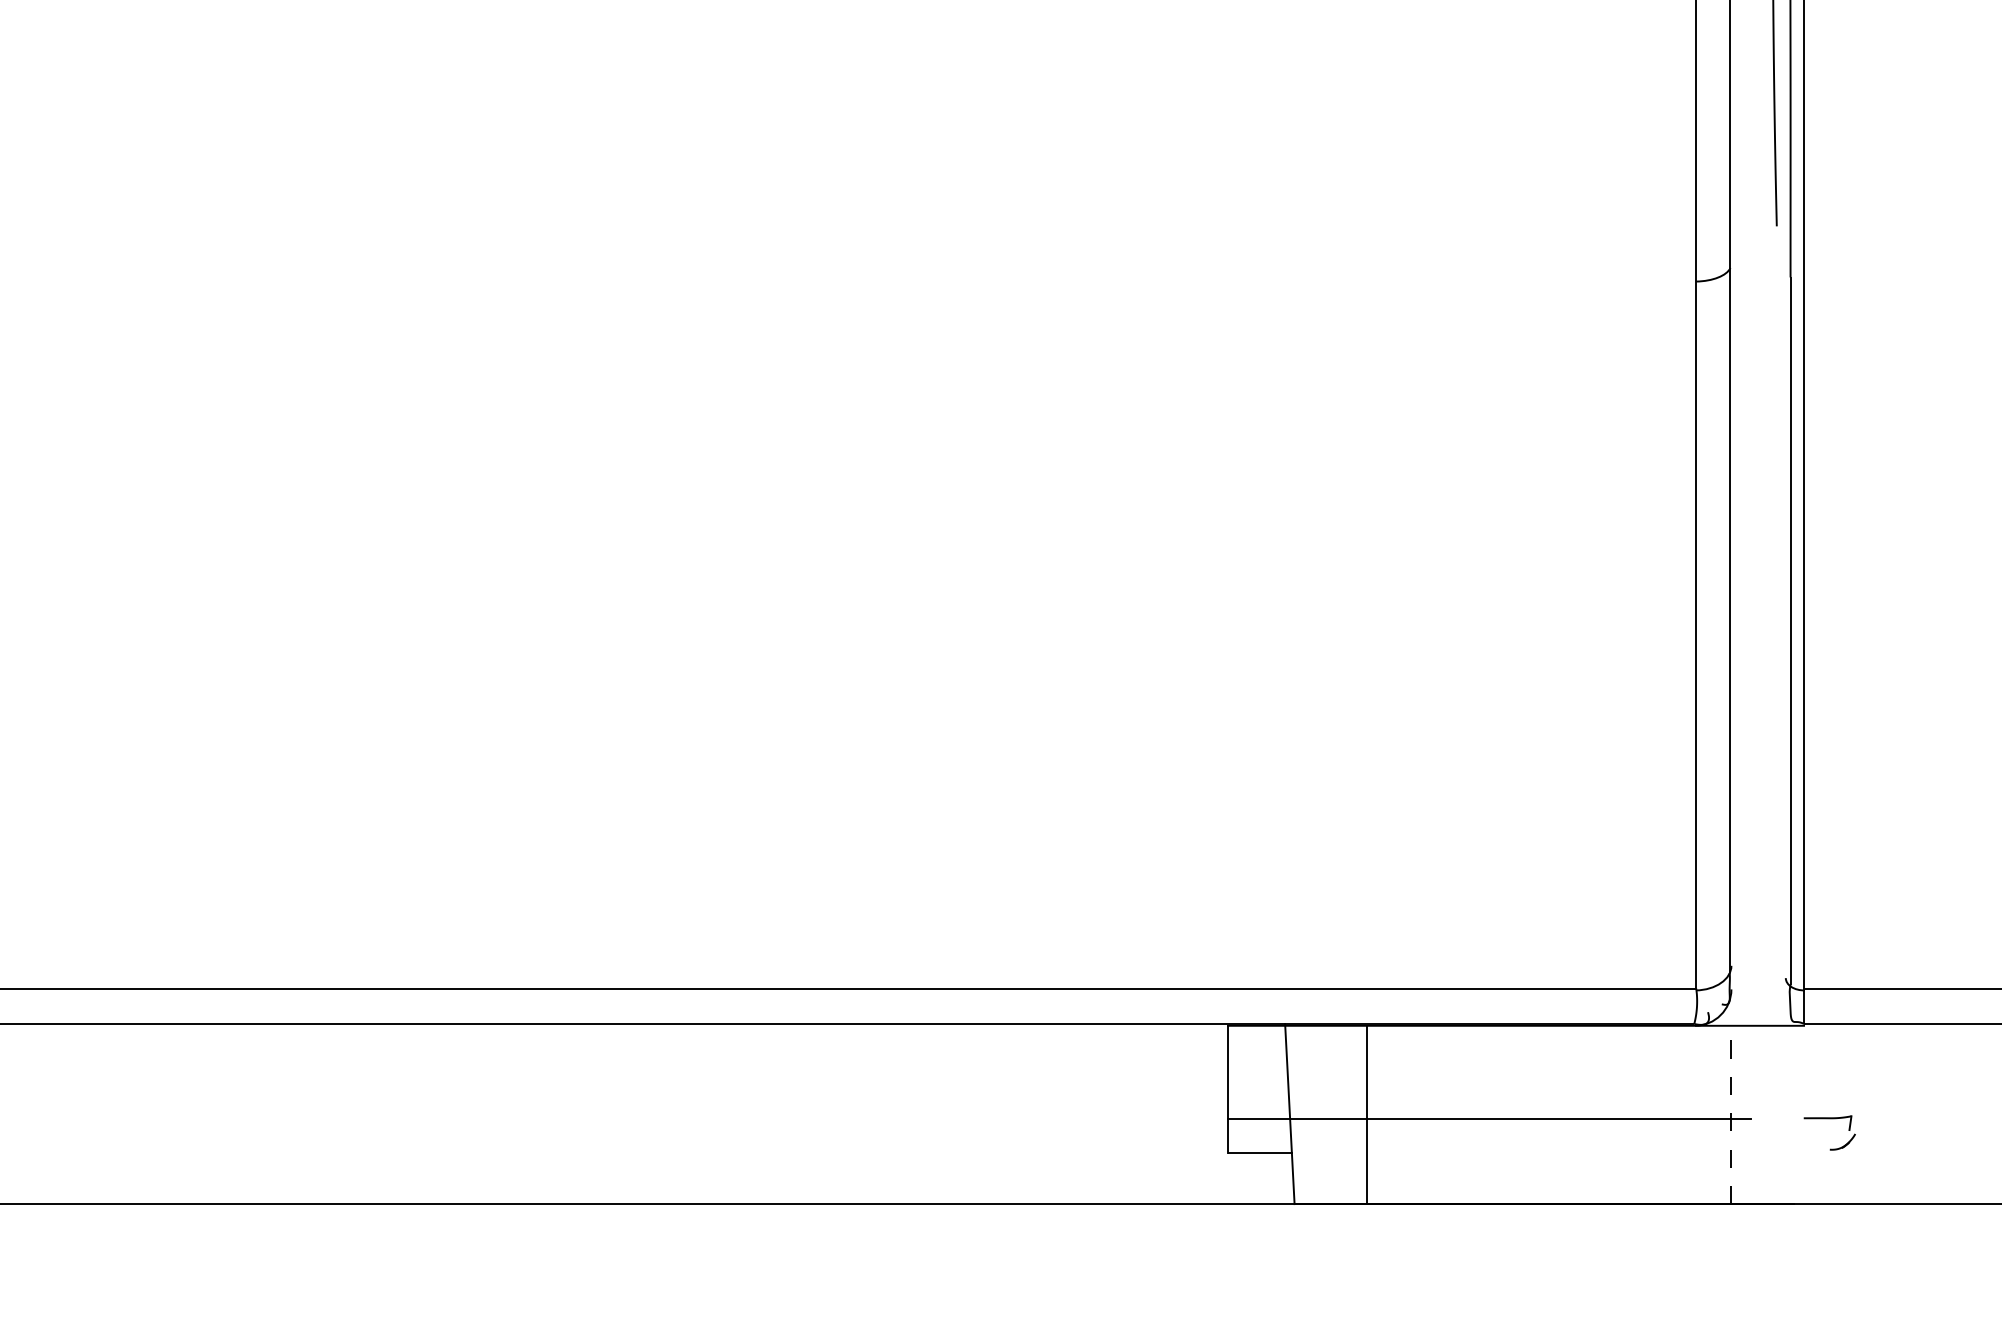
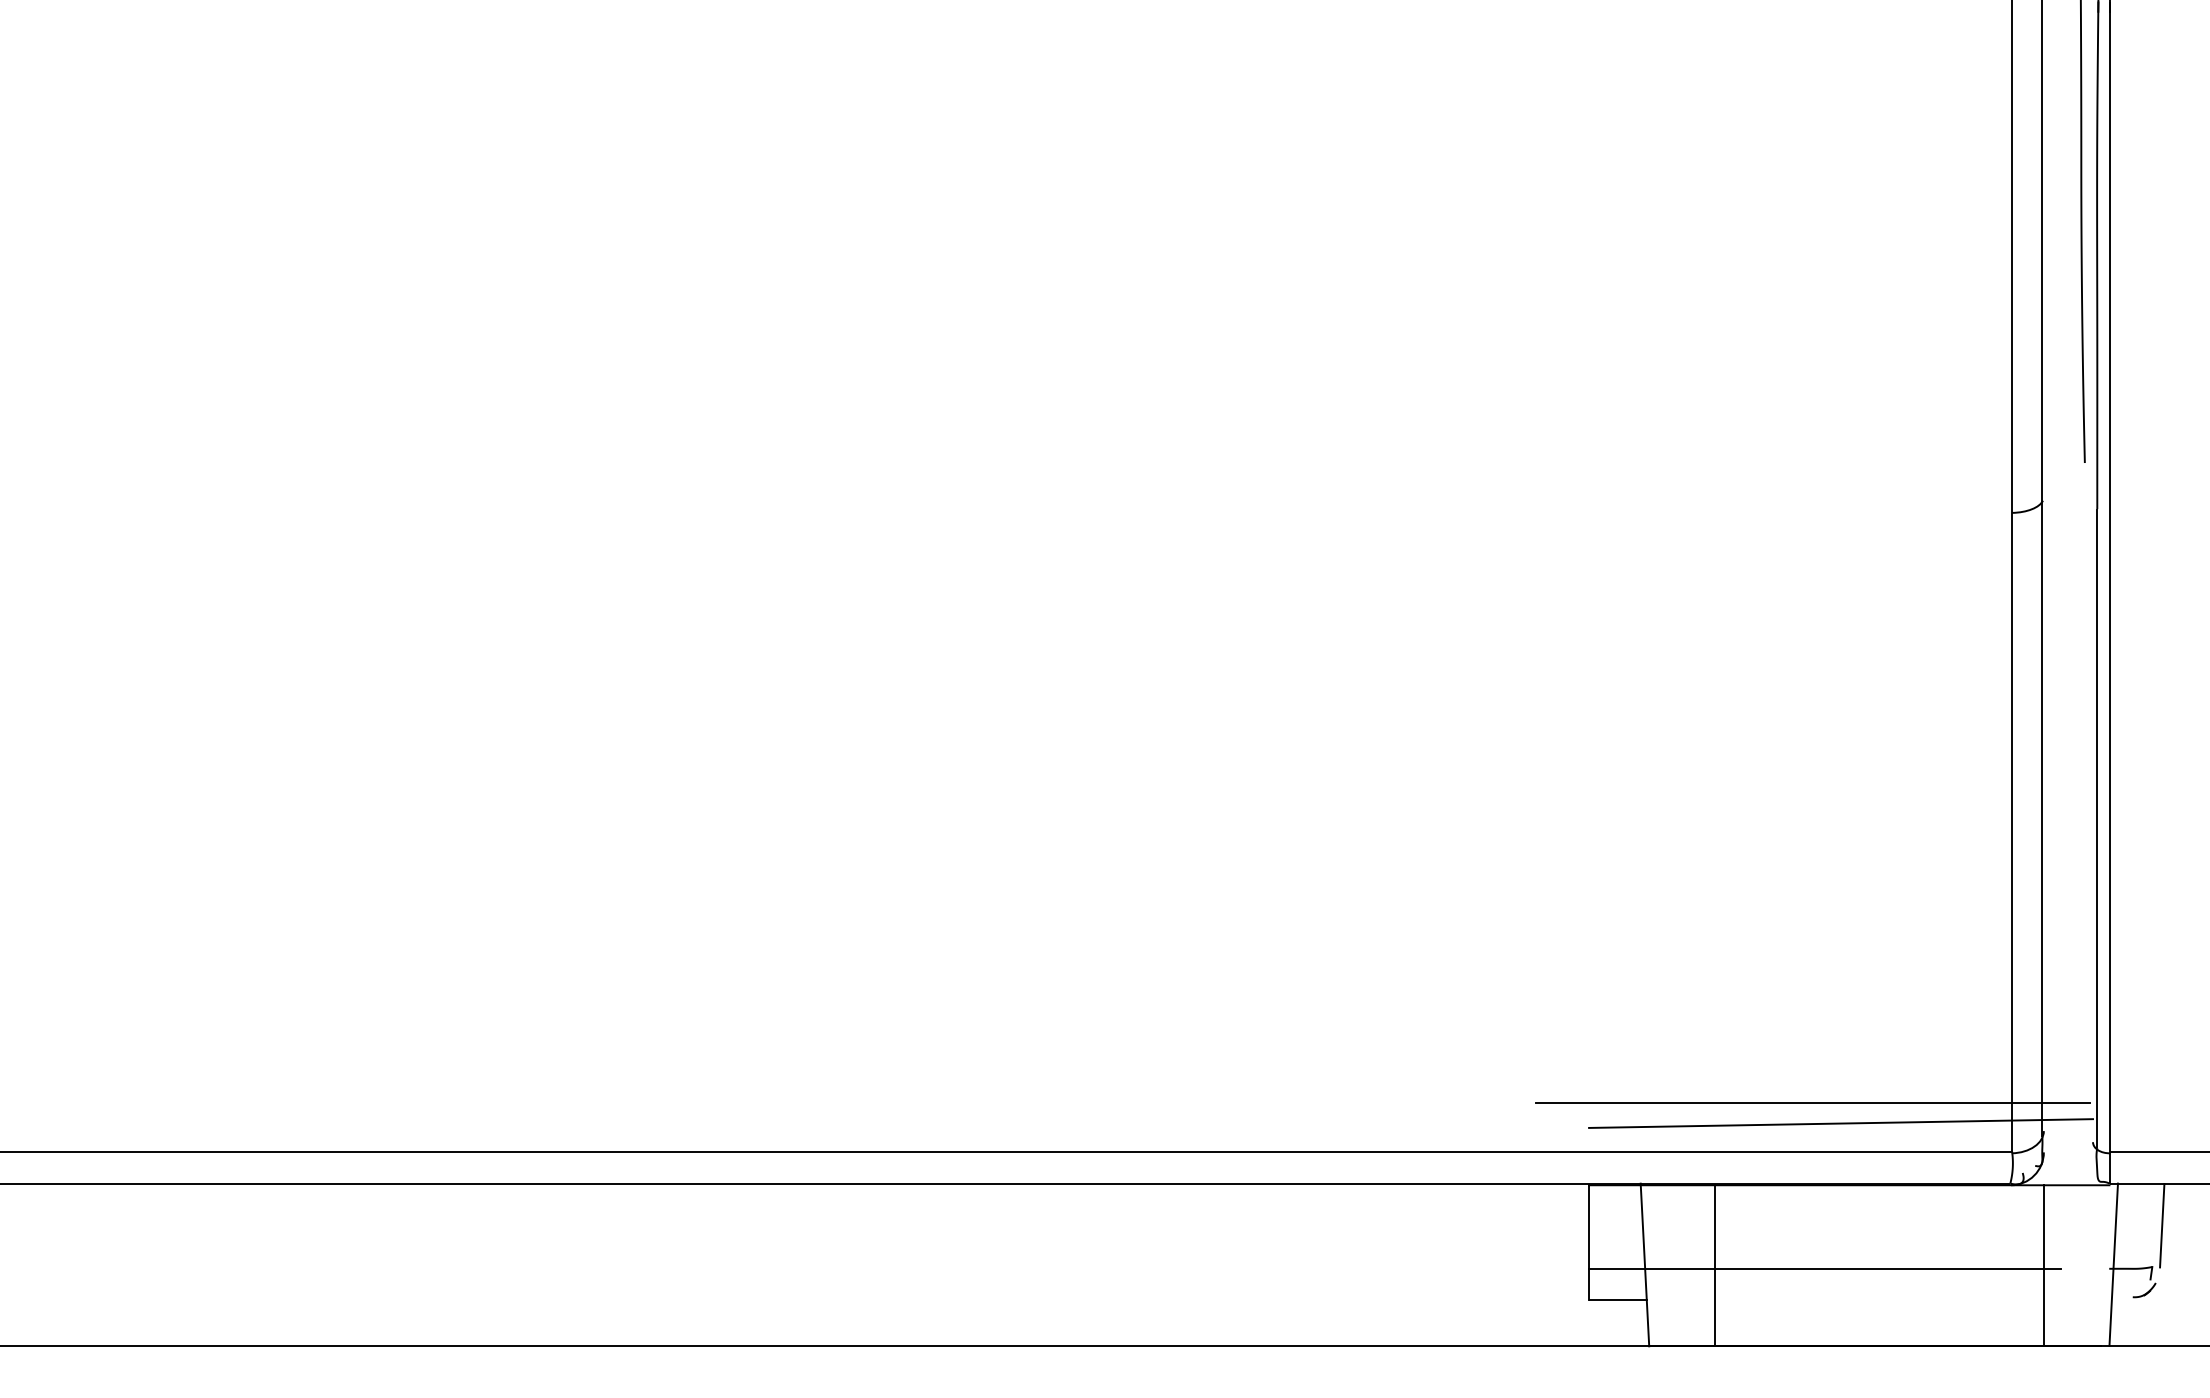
line: (1475, 935) -> (1812, 1103), added
line: (1507, 957) -> (1841, 1123), added
line: (1862, 1070) -> (2162, 1225), added
line: (1808, 1113) -> (2113, 1264), added
line: (1731, 1114) -> (2043, 1265), dashed -> solid

